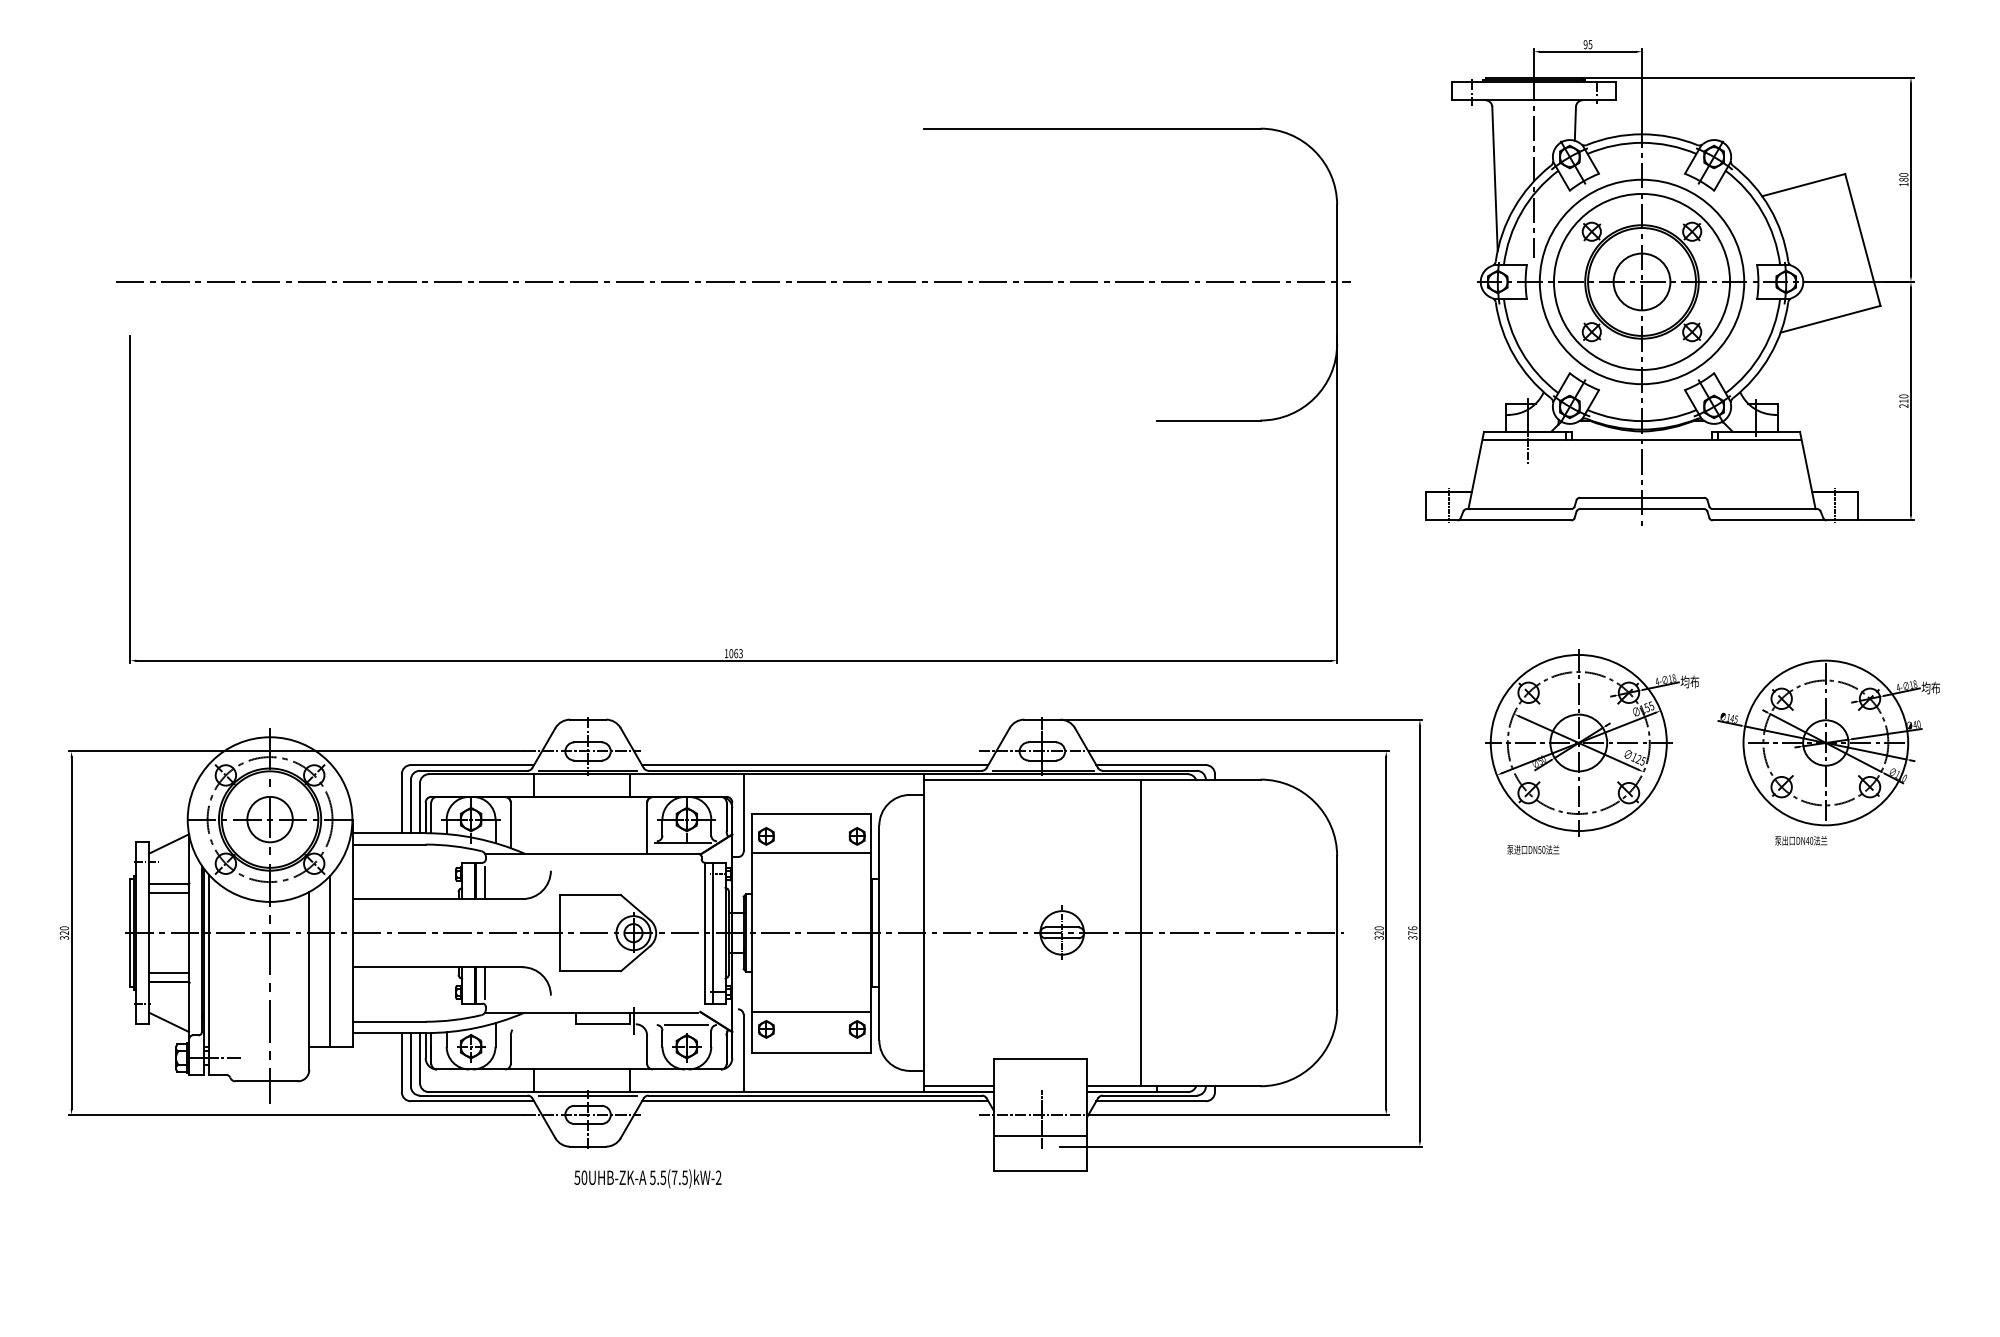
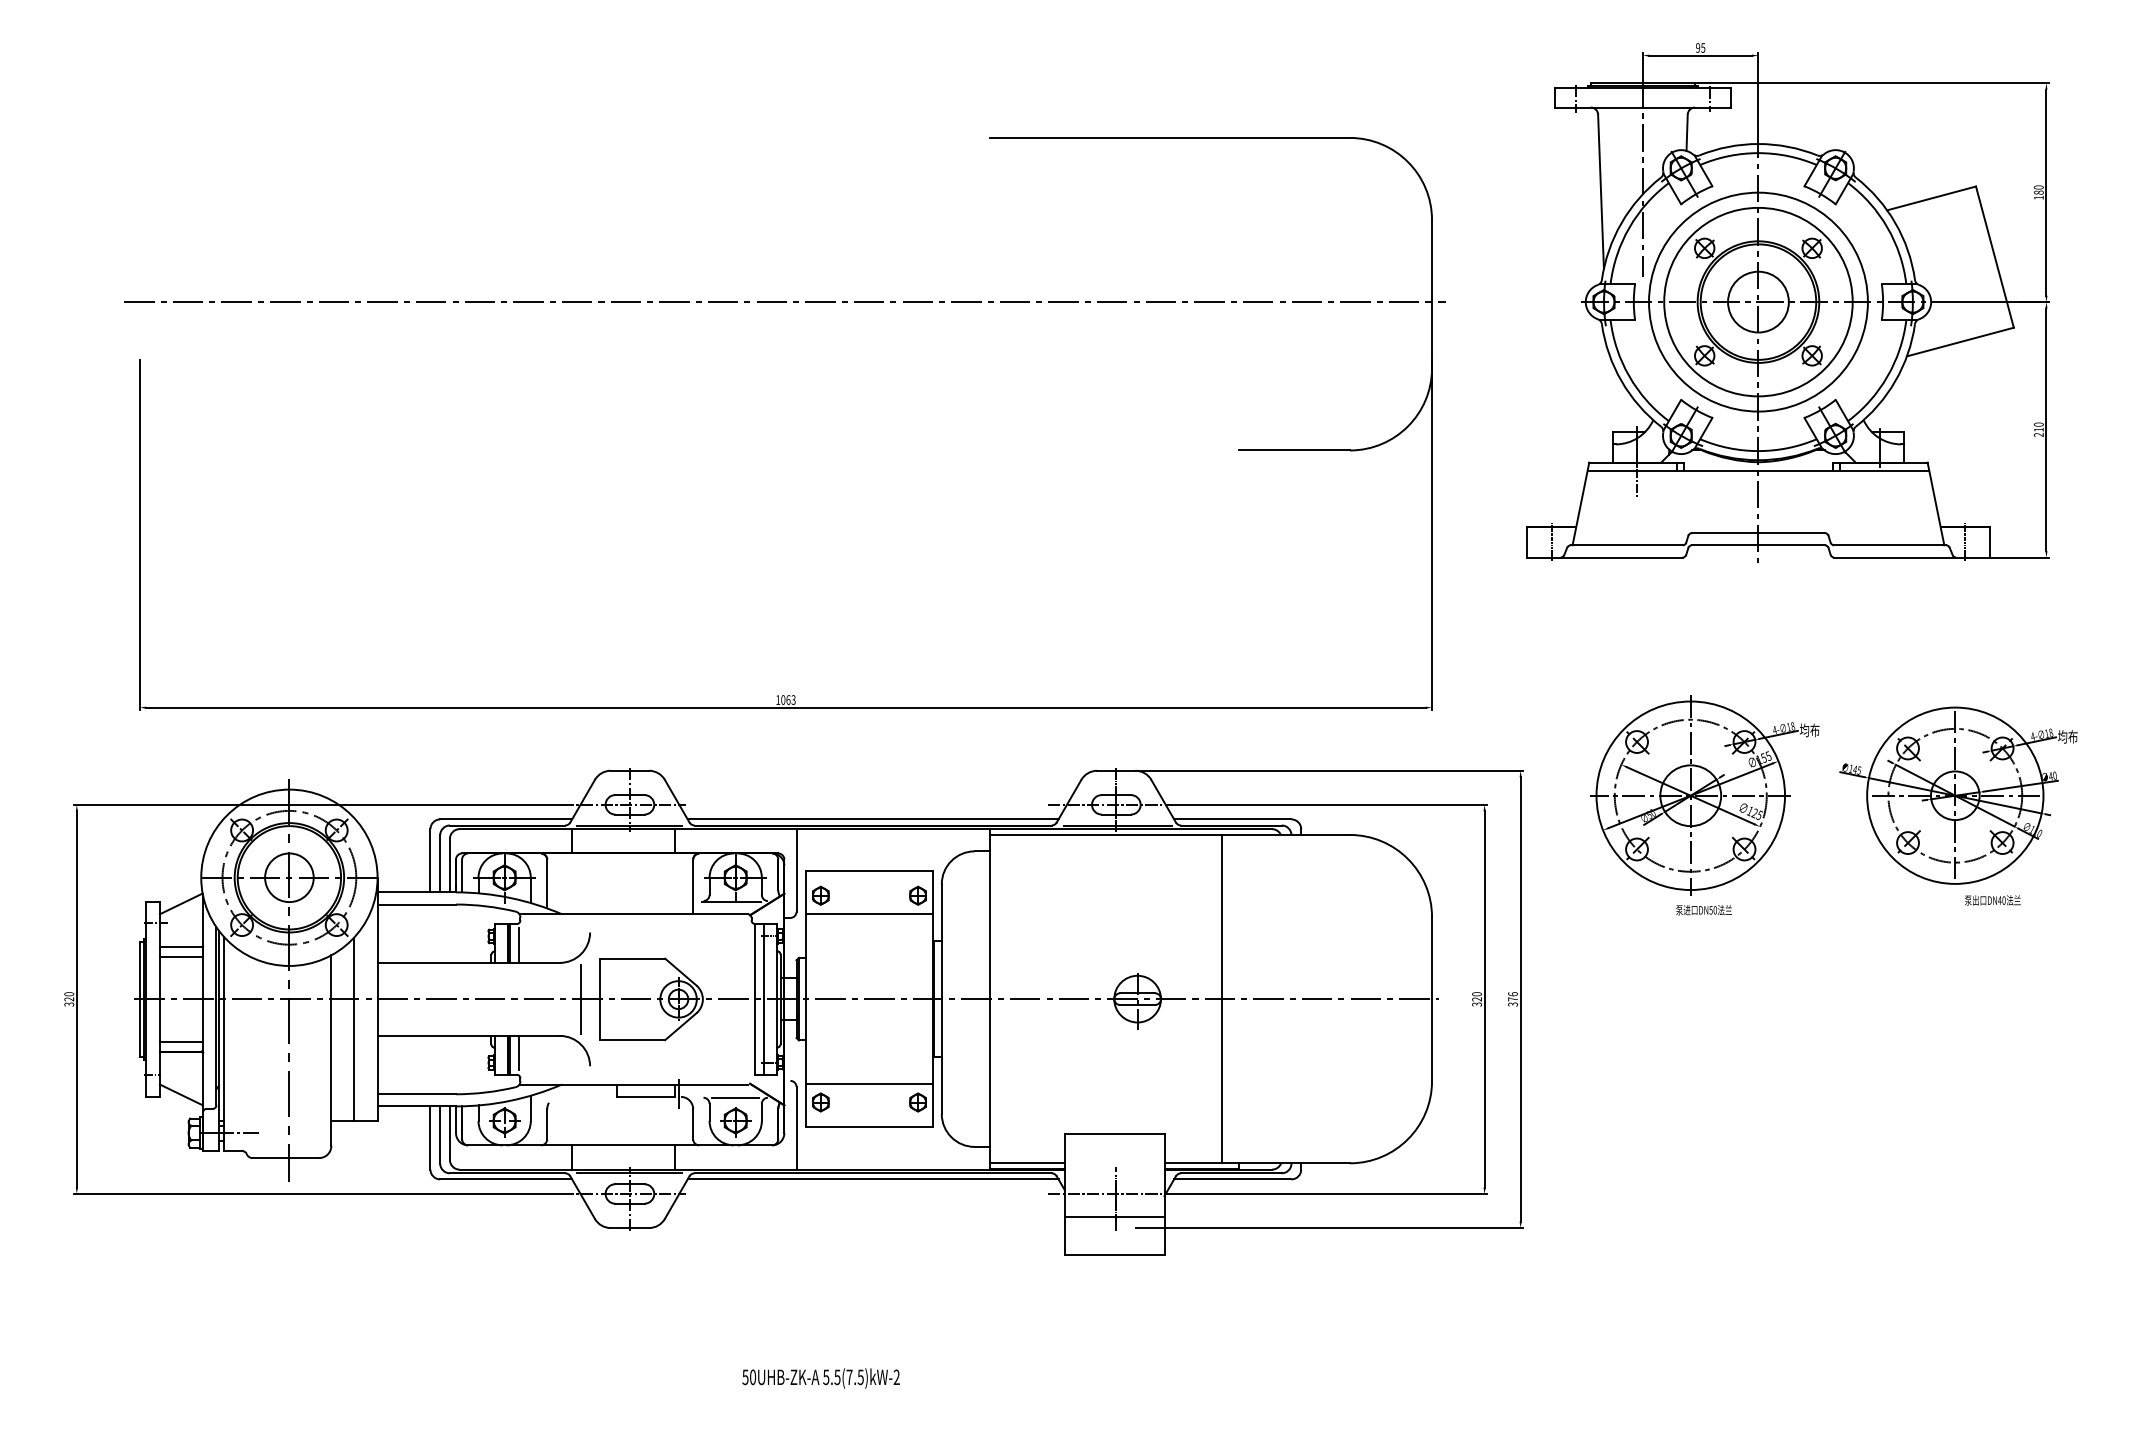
text: (1800, 840) -> (1992, 900), moved
text: (1532, 850) -> (1703, 910), moved
line: (542, 932) -> (581, 998), added
text: (647, 1178) -> (820, 1378), moved

